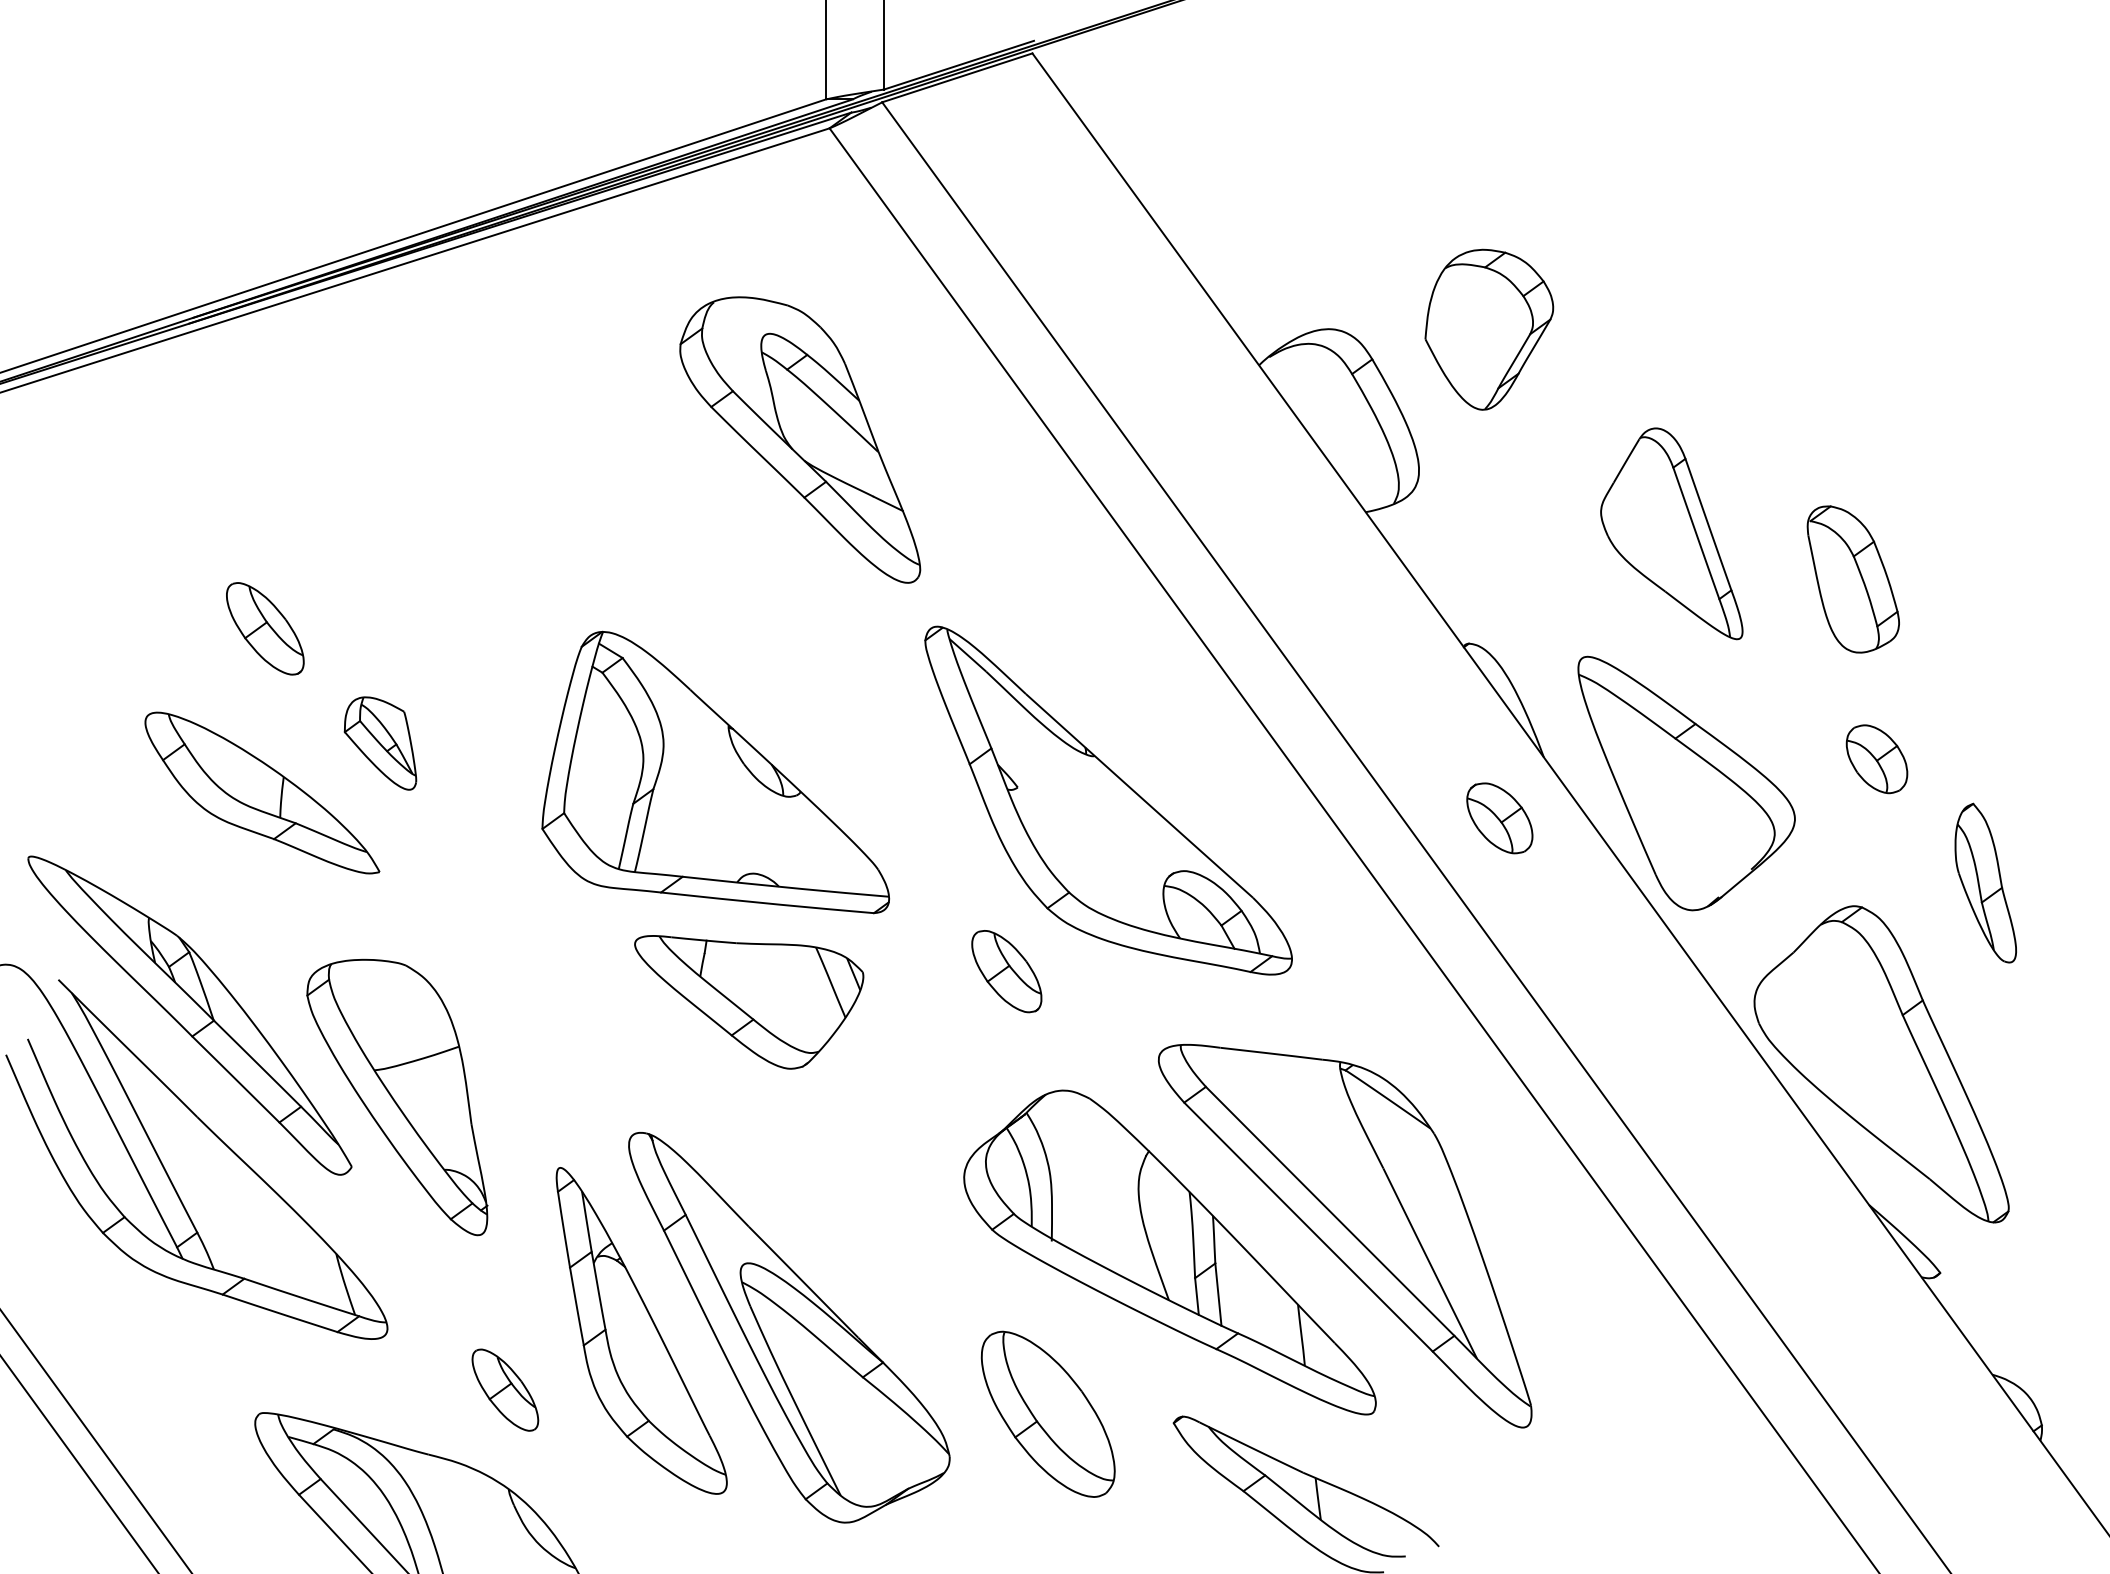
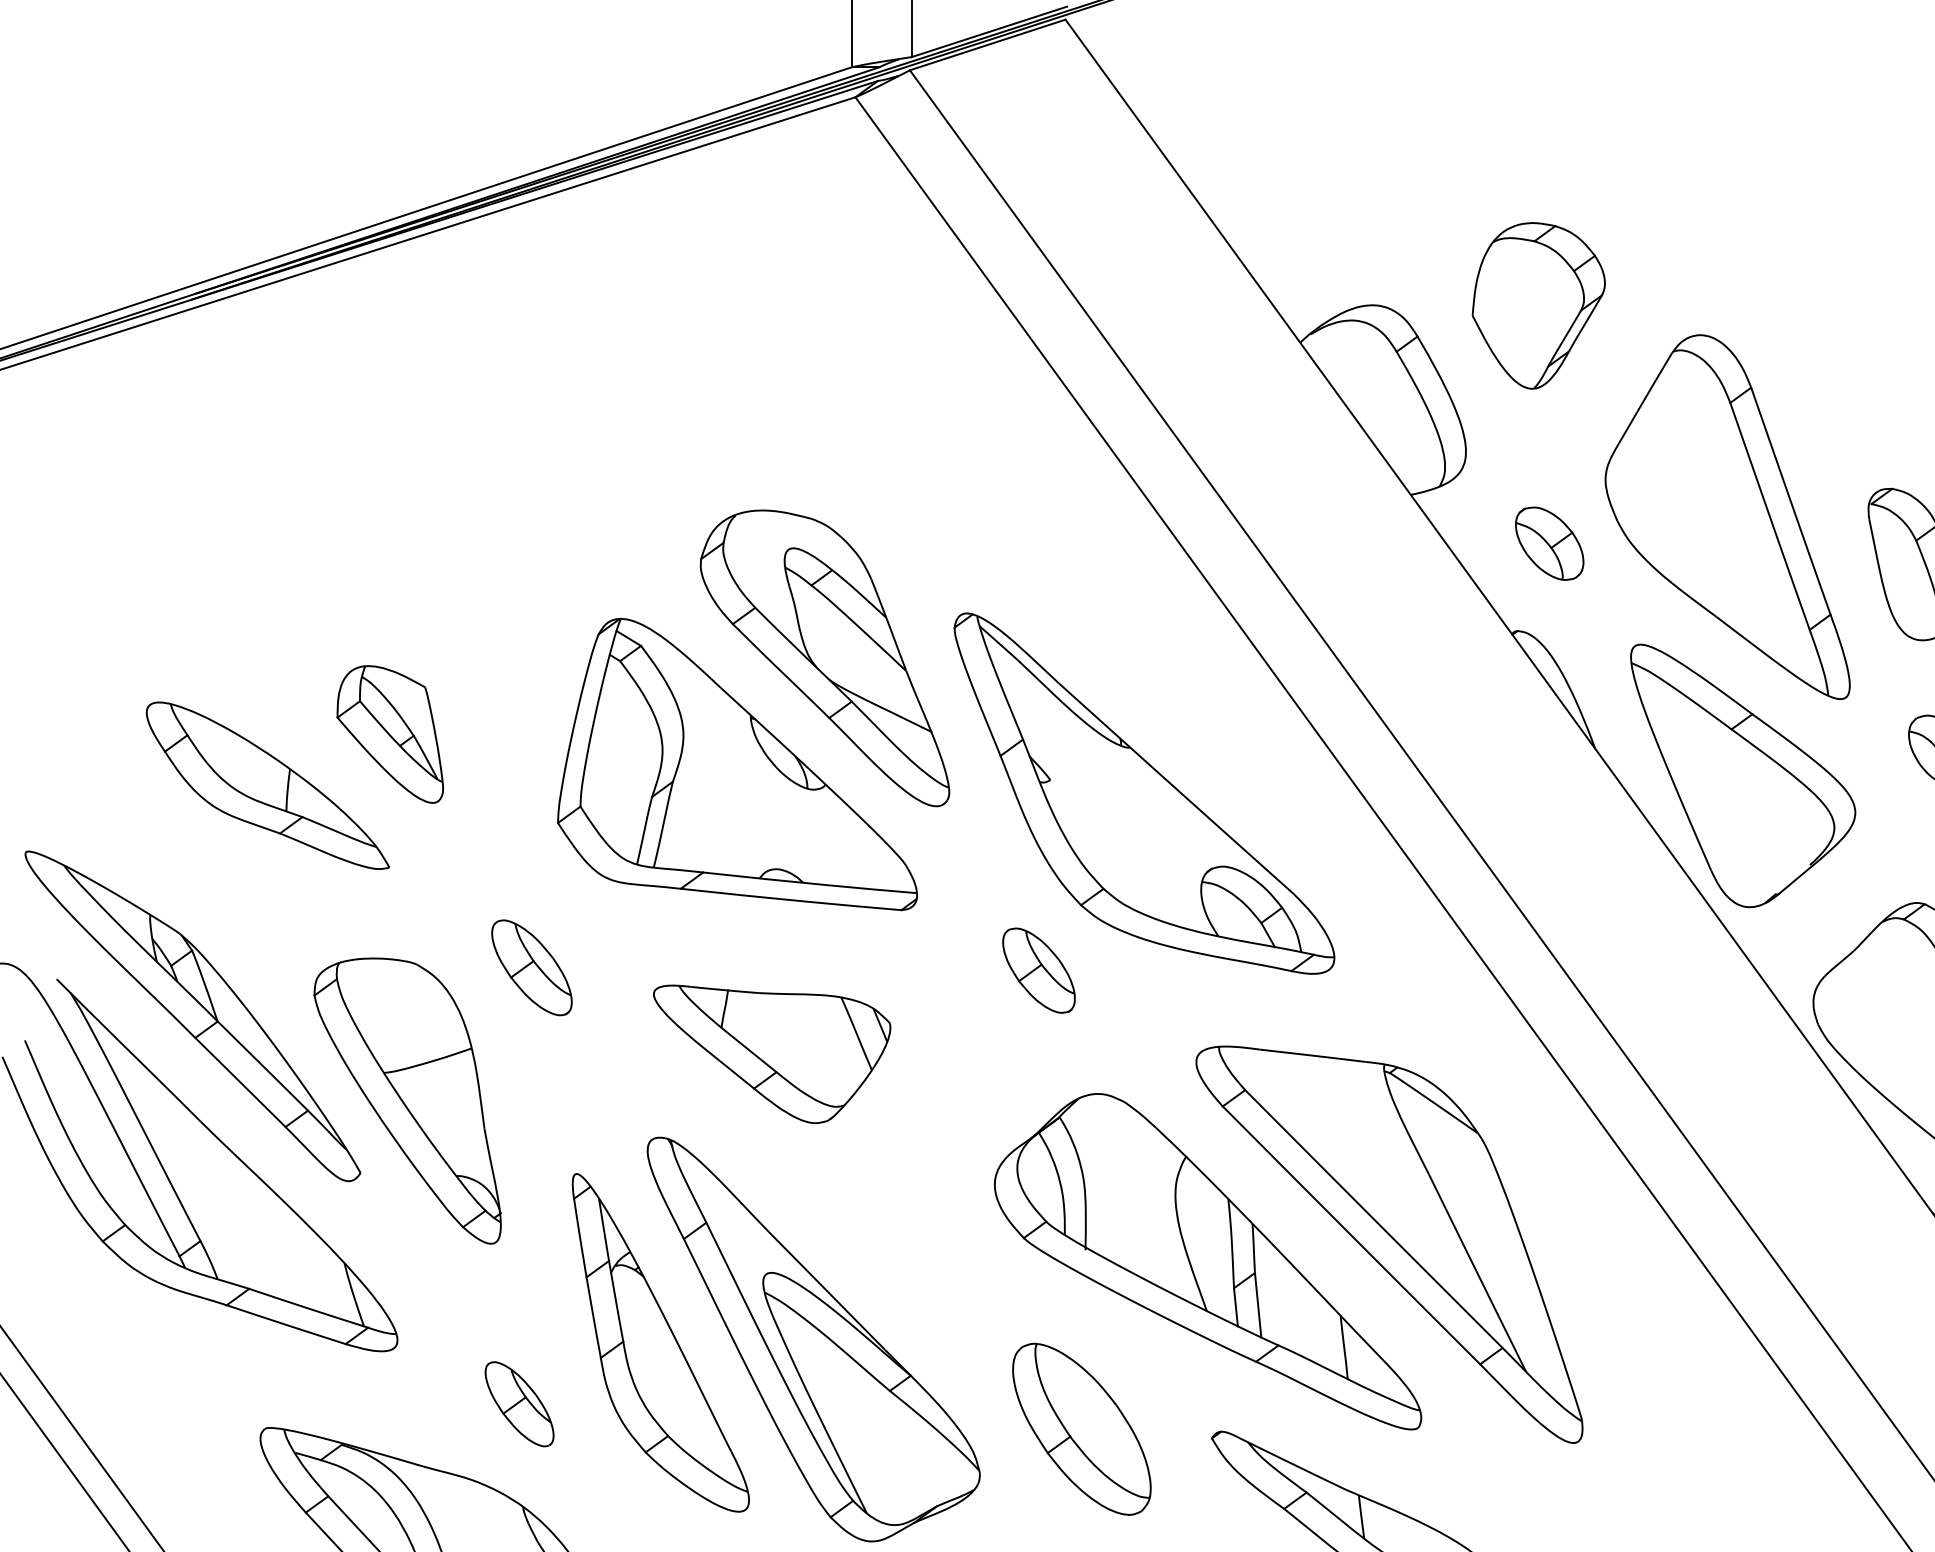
part: (800, 439) -> (825, 657), moved
part: (1671, 533) -> (1727, 516), size x1.67
part: (265, 628) -> (532, 967), moved
part: (380, 743) -> (390, 734), size x1.43
part: (1499, 818) -> (1549, 543), moved
part: (749, 1002) -> (772, 1054), moved

